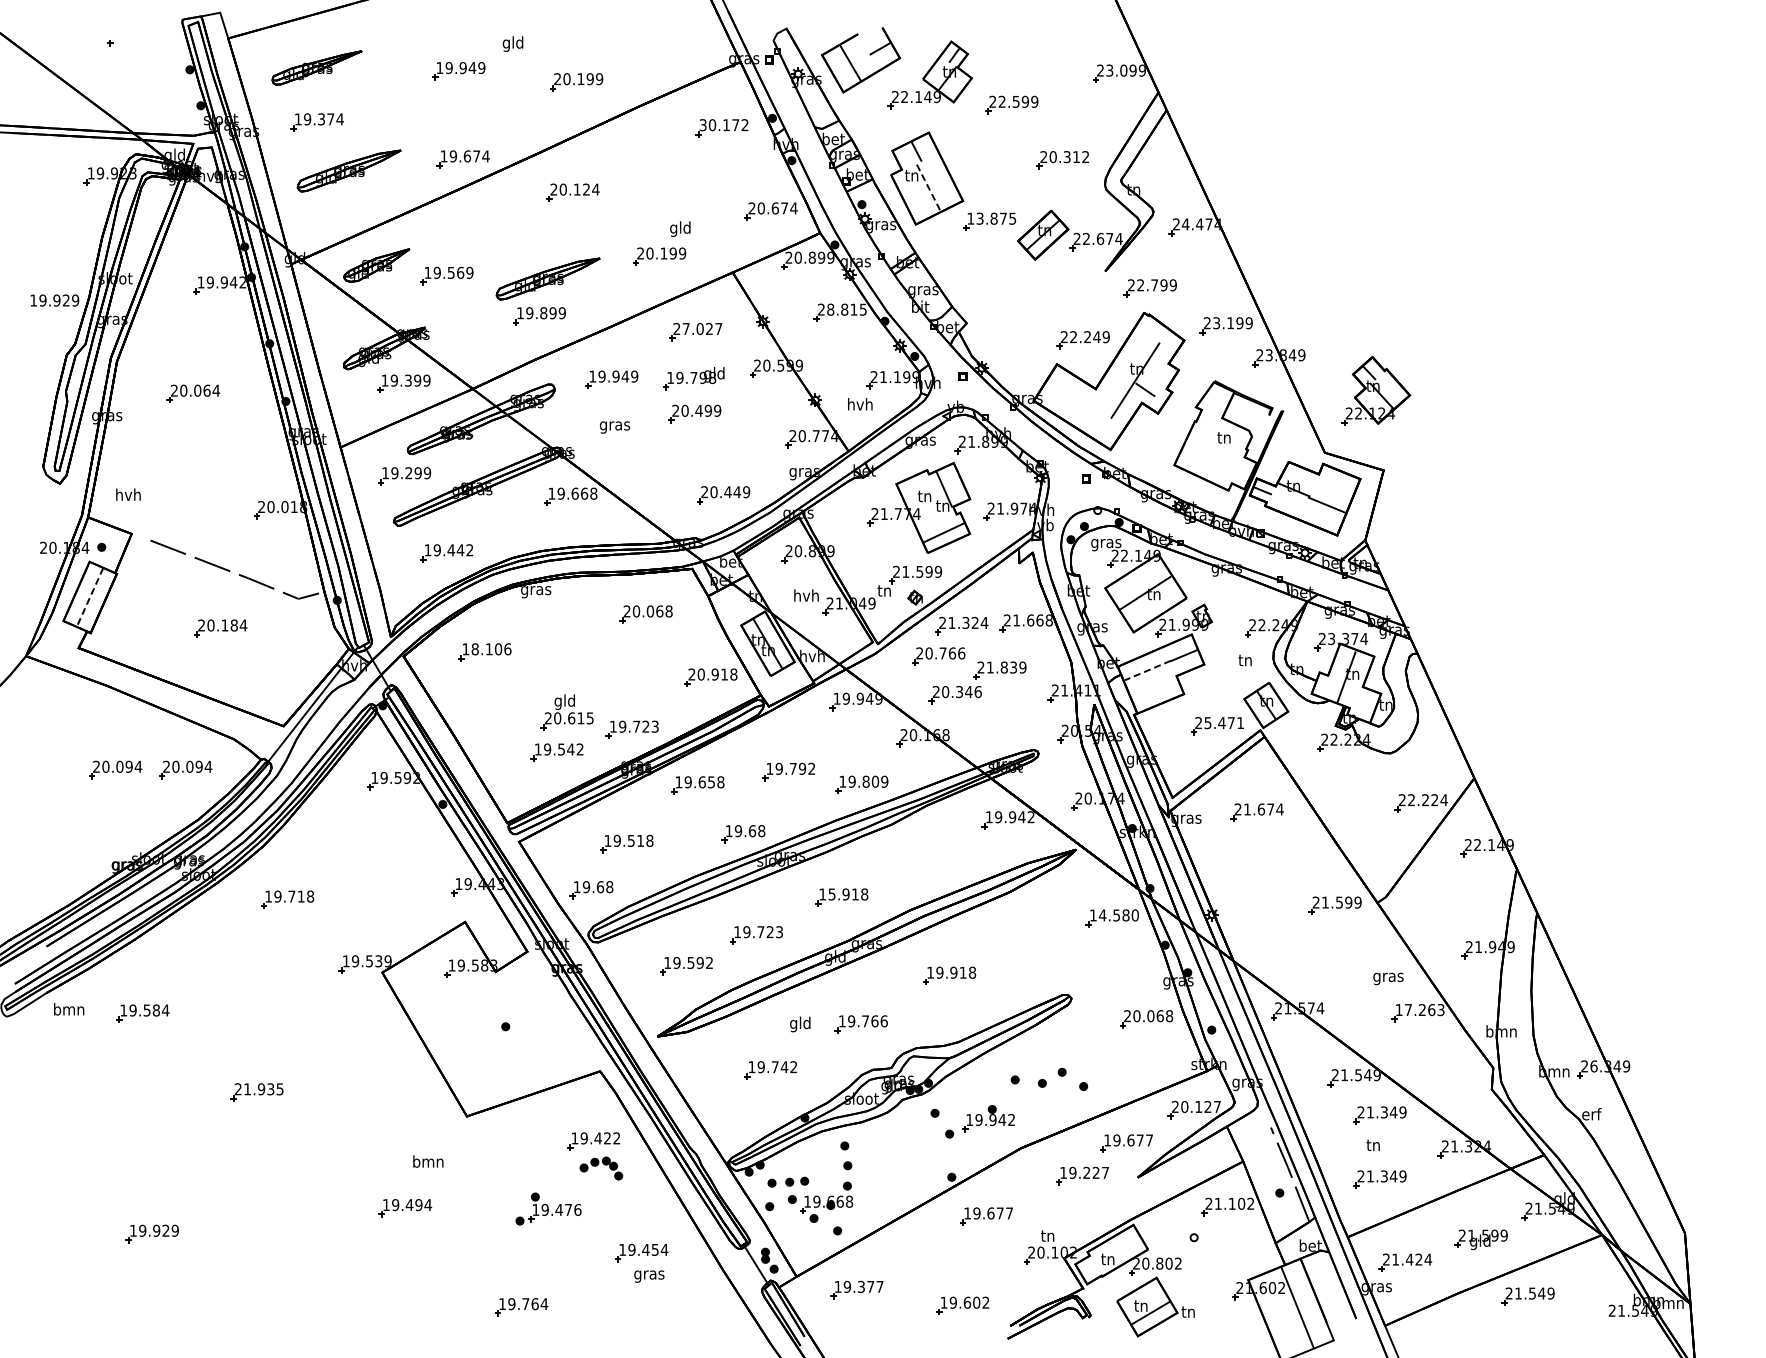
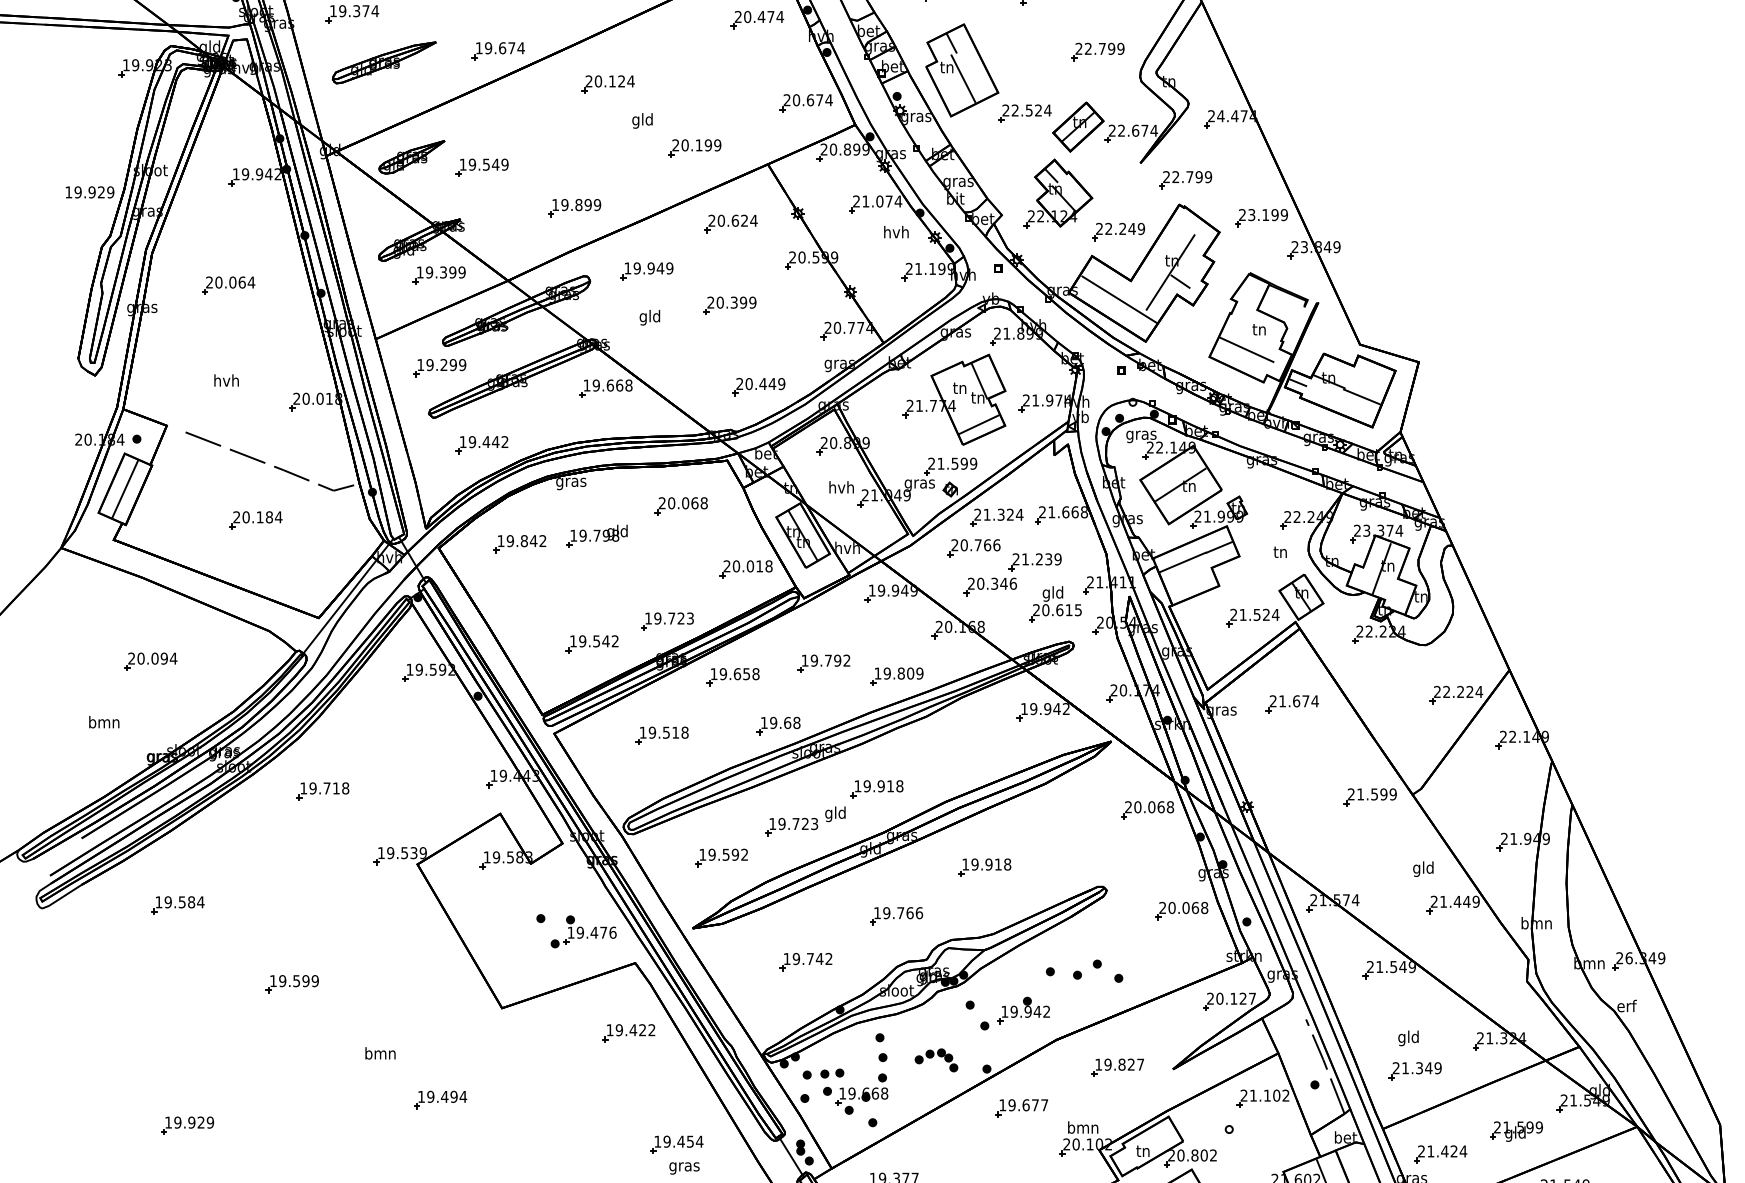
text: (723, 125) -> (758, 17), 30.172 -> 20.474
text: (1069, 157) -> (1104, 49), 20.312 -> 22.799
line: (928, 186) -> (963, 78), dashed -> solid
text: (991, 218) -> (1026, 110), 13.875 -> 22.524
text: (680, 228) -> (642, 120), moved
text: (460, 272) -> (495, 164), 19.569 -> 19.549
part: (547, 278) -> (582, 170), removed
text: (847, 309) -> (882, 201), 28.815 -> 21.074
text: (702, 329) -> (737, 221), 27.027 -> 20.624
part: (693, 378) -> (596, 536), moved
part: (1376, 390) -> (1058, 193), moved
text: (860, 404) -> (896, 232), moved
line: (1084, 407) -> (1119, 299), added
text: (698, 410) -> (733, 302), 20.499 -> 20.399
text: (614, 425) -> (649, 317), gras -> gld
line: (1211, 457) -> (1246, 349), added
text: (128, 494) -> (226, 380), moved
text: (884, 592) -> (919, 484), tn -> gras
line: (90, 597) -> (125, 489), dashed -> solid
text: (491, 649) -> (526, 541), 18.106 -> 19.842
text: (1003, 667) -> (1038, 559), 21.839 -> 21.239
line: (1147, 670) -> (1182, 562), dashed -> solid
text: (714, 674) -> (749, 566), 20.918 -> 20.018
part: (566, 712) -> (1054, 604), moved
text: (1224, 723) -> (1259, 615), 25.471 -> 21.524
part: (185, 769) -> (220, 661), removed
part: (591, 890) -> (626, 782), removed
text: (831, 894) -> (866, 786), 15.918 -> 19.918
text: (1113, 915) -> (1148, 807), 14.580 -> 20.068
text: (1388, 977) -> (1423, 869), gras -> gld
text: (69, 1009) -> (104, 722), moved
text: (1419, 1009) -> (1454, 901), 17.263 -> 21.449
text: (800, 1024) -> (835, 814), moved
text: (258, 1089) -> (293, 981), 21.935 -> 19.599
part: (1379, 1115) -> (1414, 1007), removed
part: (1126, 1143) -> (1161, 1035), removed
text: (1373, 1146) -> (1408, 1038), tn -> gld
text: (428, 1161) -> (380, 1053), moved
part: (601, 1168) -> (936, 1060), moved
text: (1086, 1172) -> (1121, 1064), 19.227 -> 19.827
part: (548, 1208) -> (583, 931), moved
text: (1048, 1235) -> (1083, 1127), tn -> bmn

